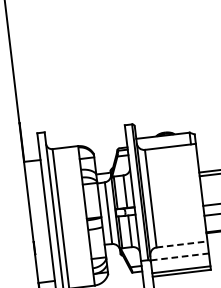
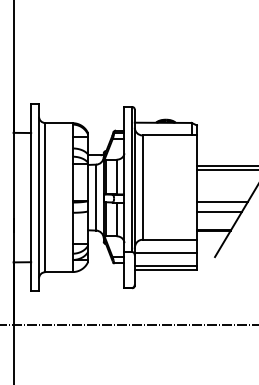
line: (182, 244) -> (170, 239), dashed -> solid
line: (179, 256) -> (165, 252), dashed -> solid

